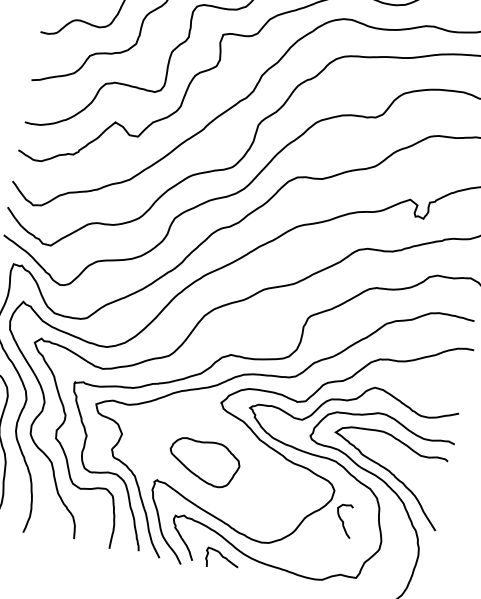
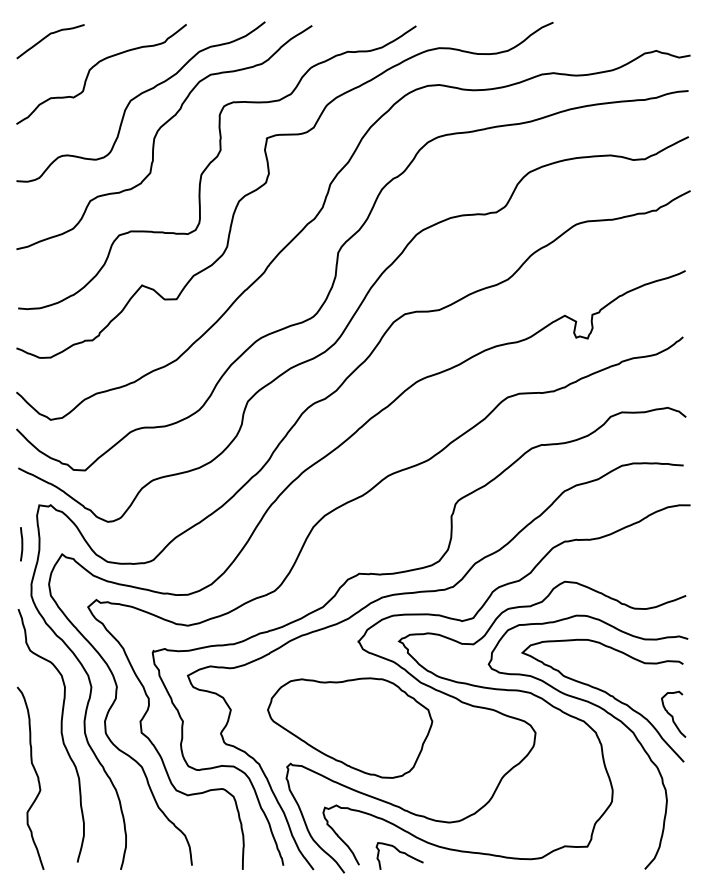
part: (204, 462) -> (350, 727), size x1.67
curve: (342, 520) -> (671, 714), moved

